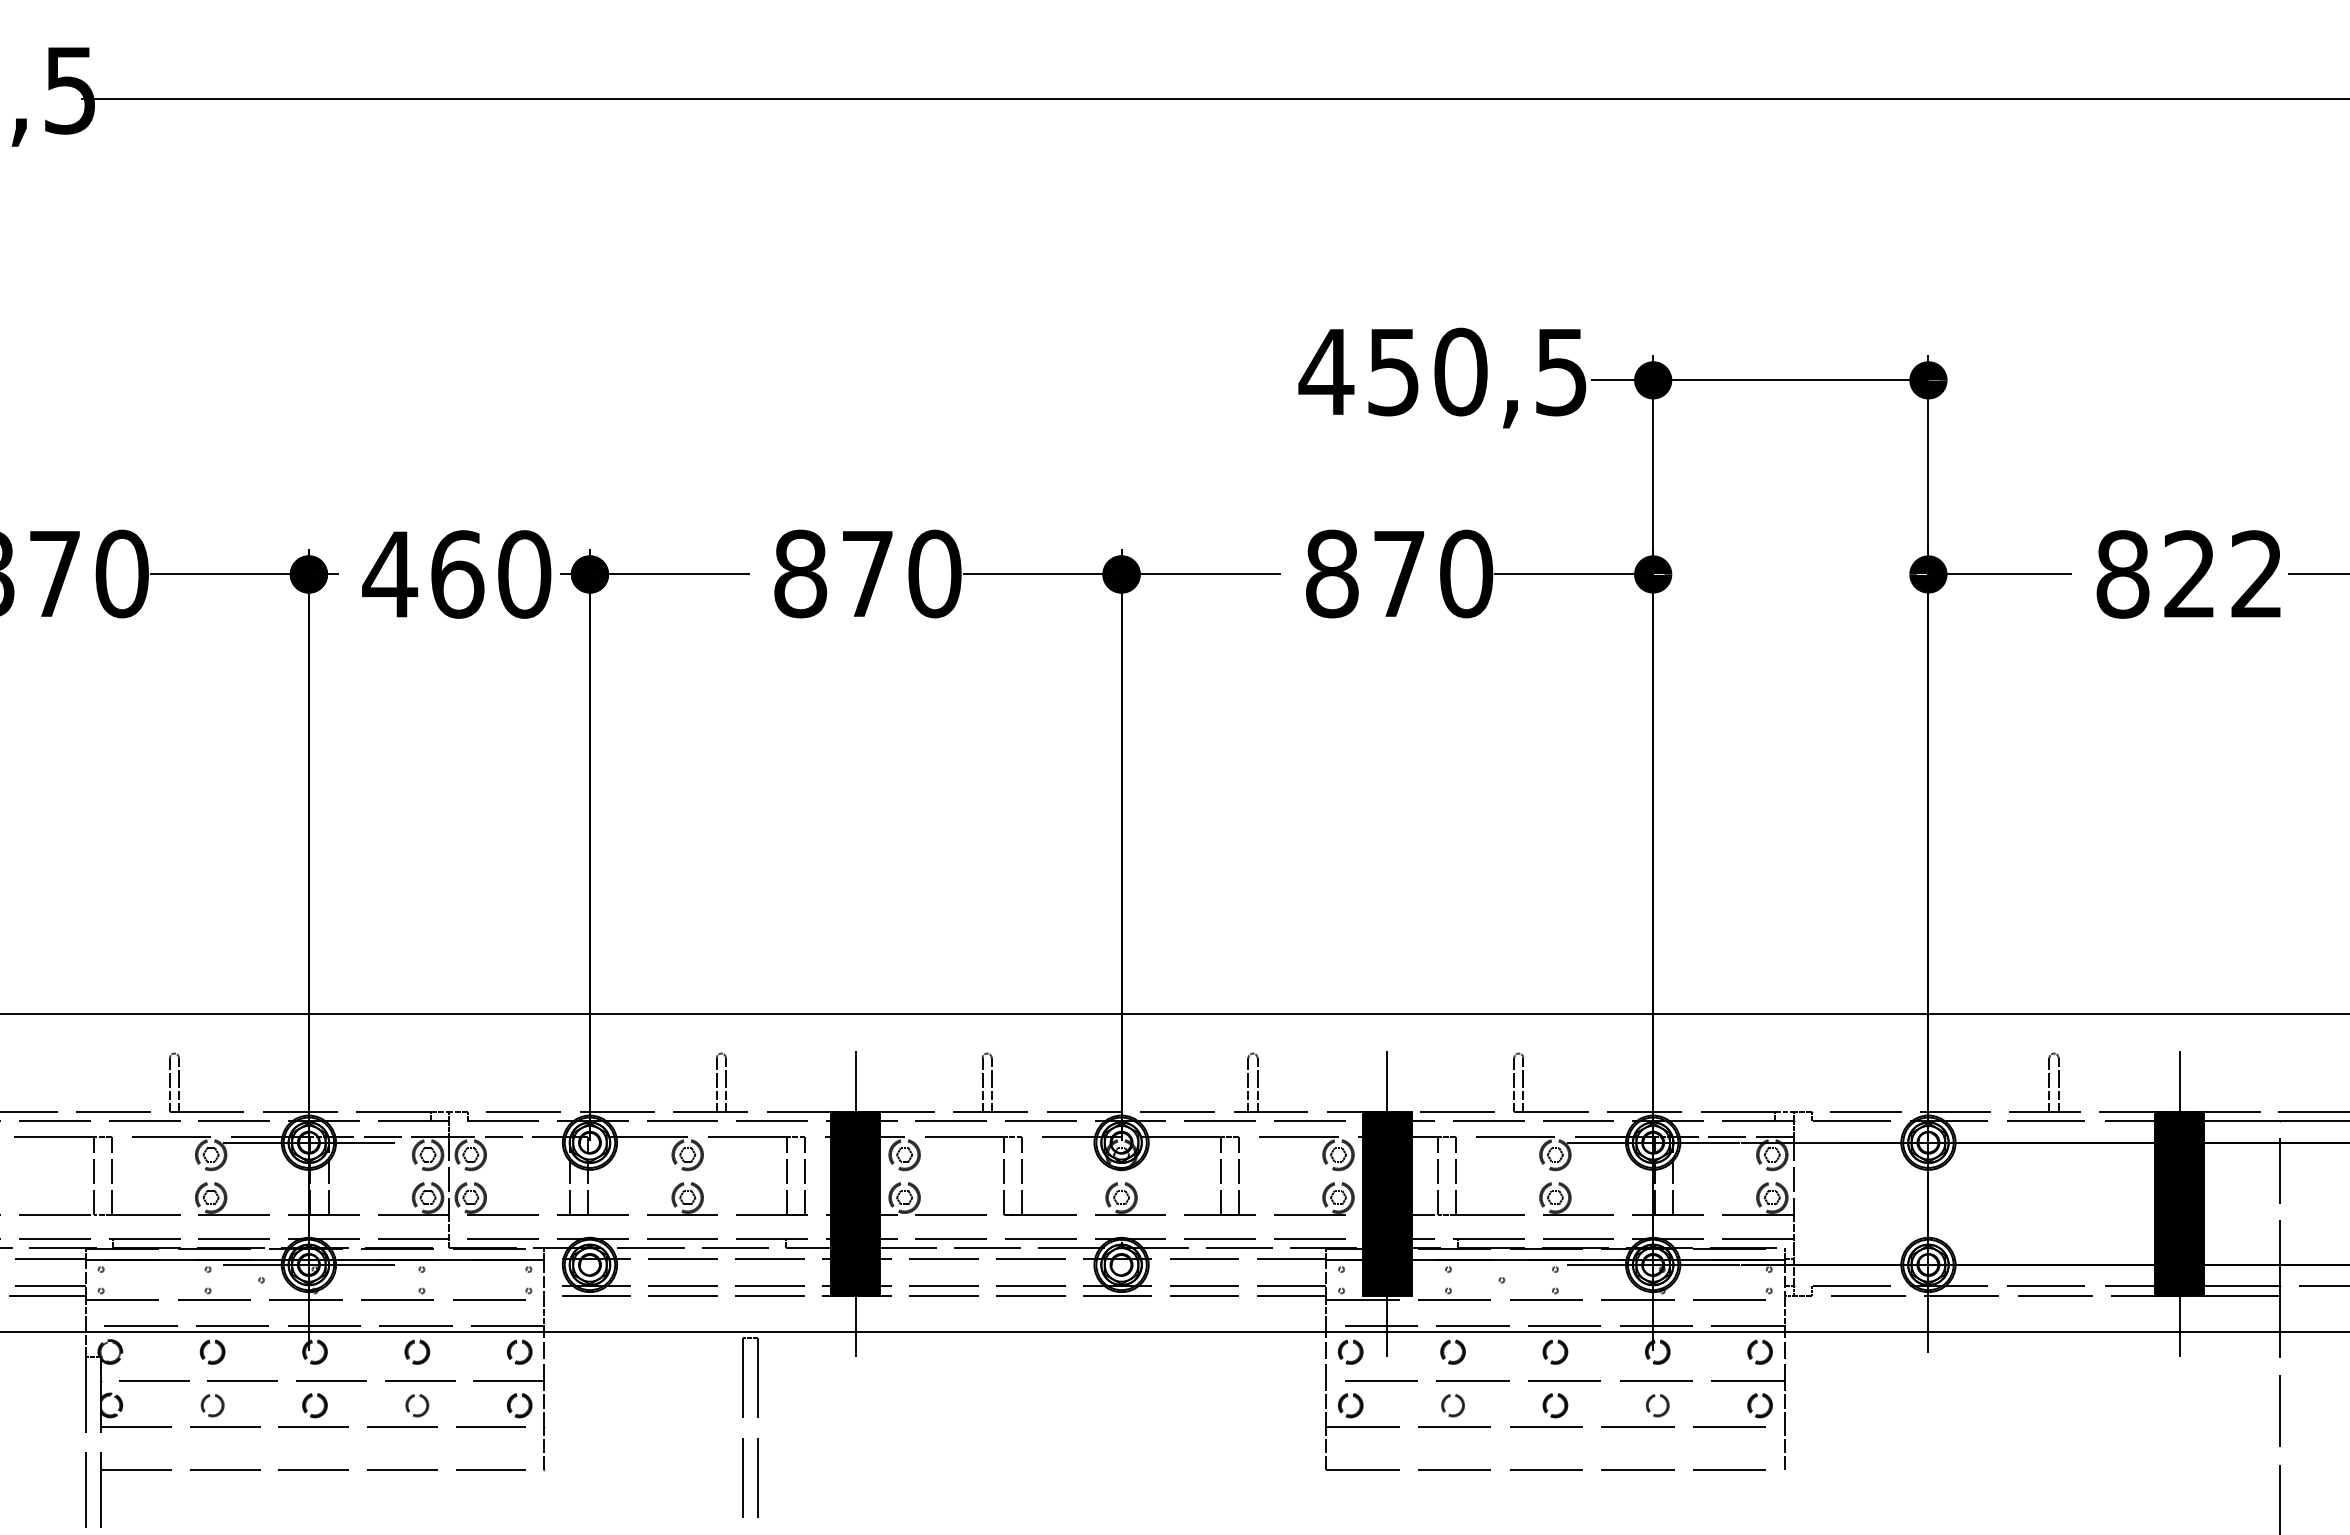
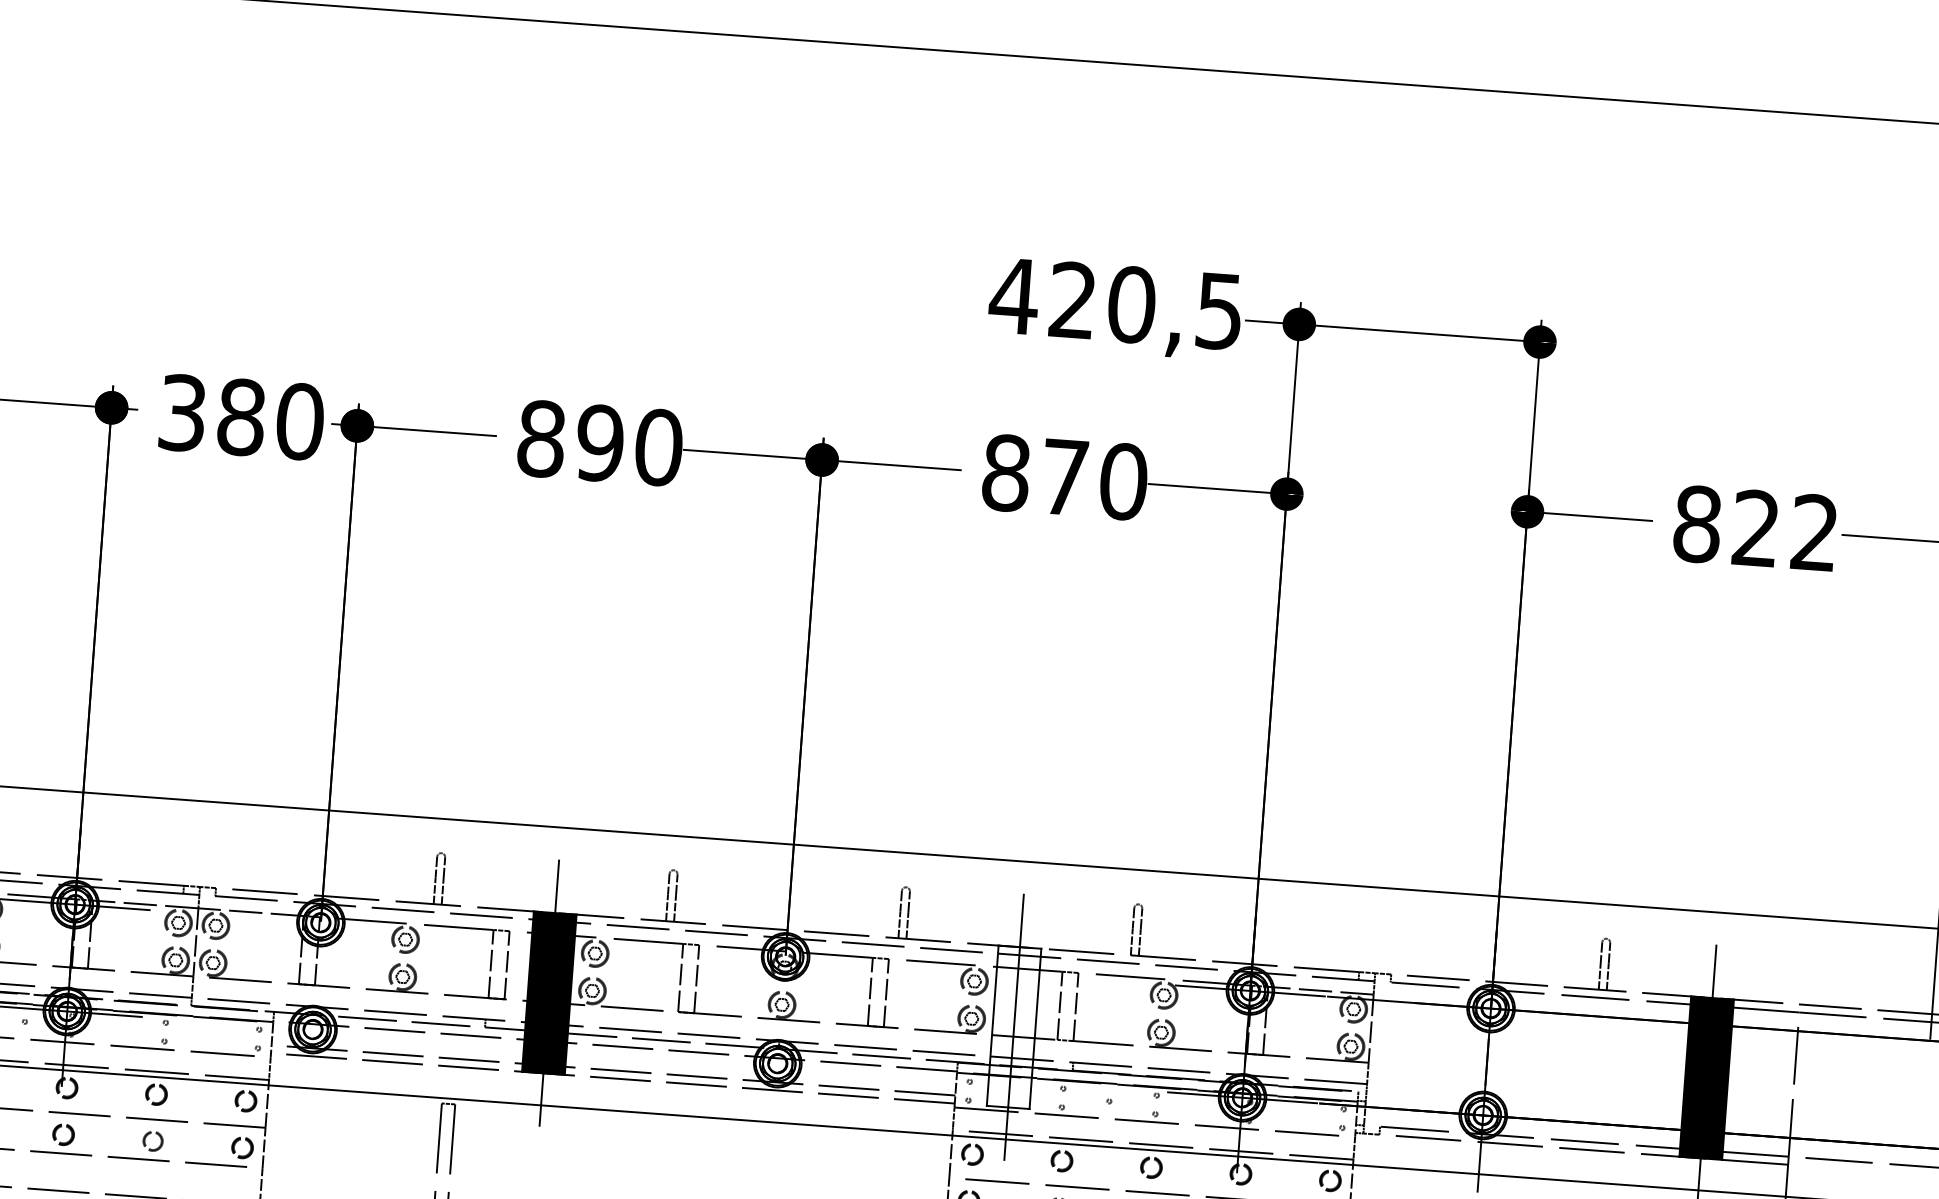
text: (1393, 371) -> (1072, 300), 450,5 -> 420,5
text: (867, 573) -> (600, 442), 870 -> 890
text: (423, 574) -> (211, 415), 460 -> 380
fill: (1386, 1203) -> (1013, 1026), removed

